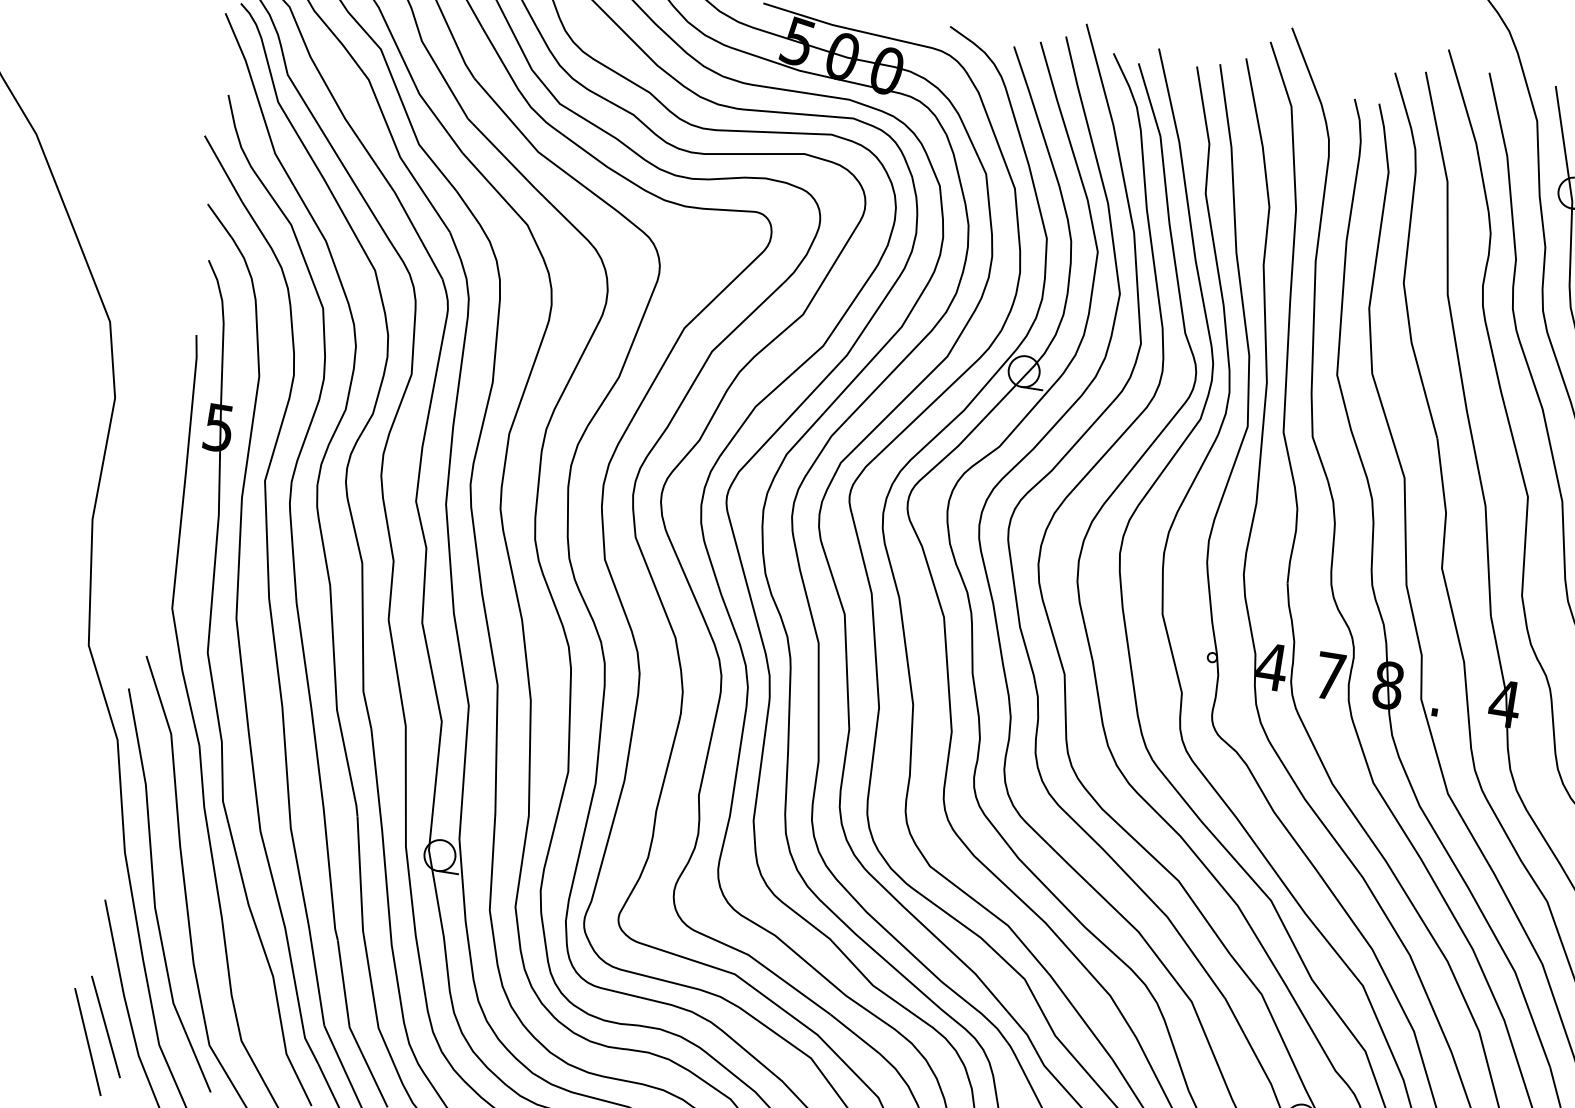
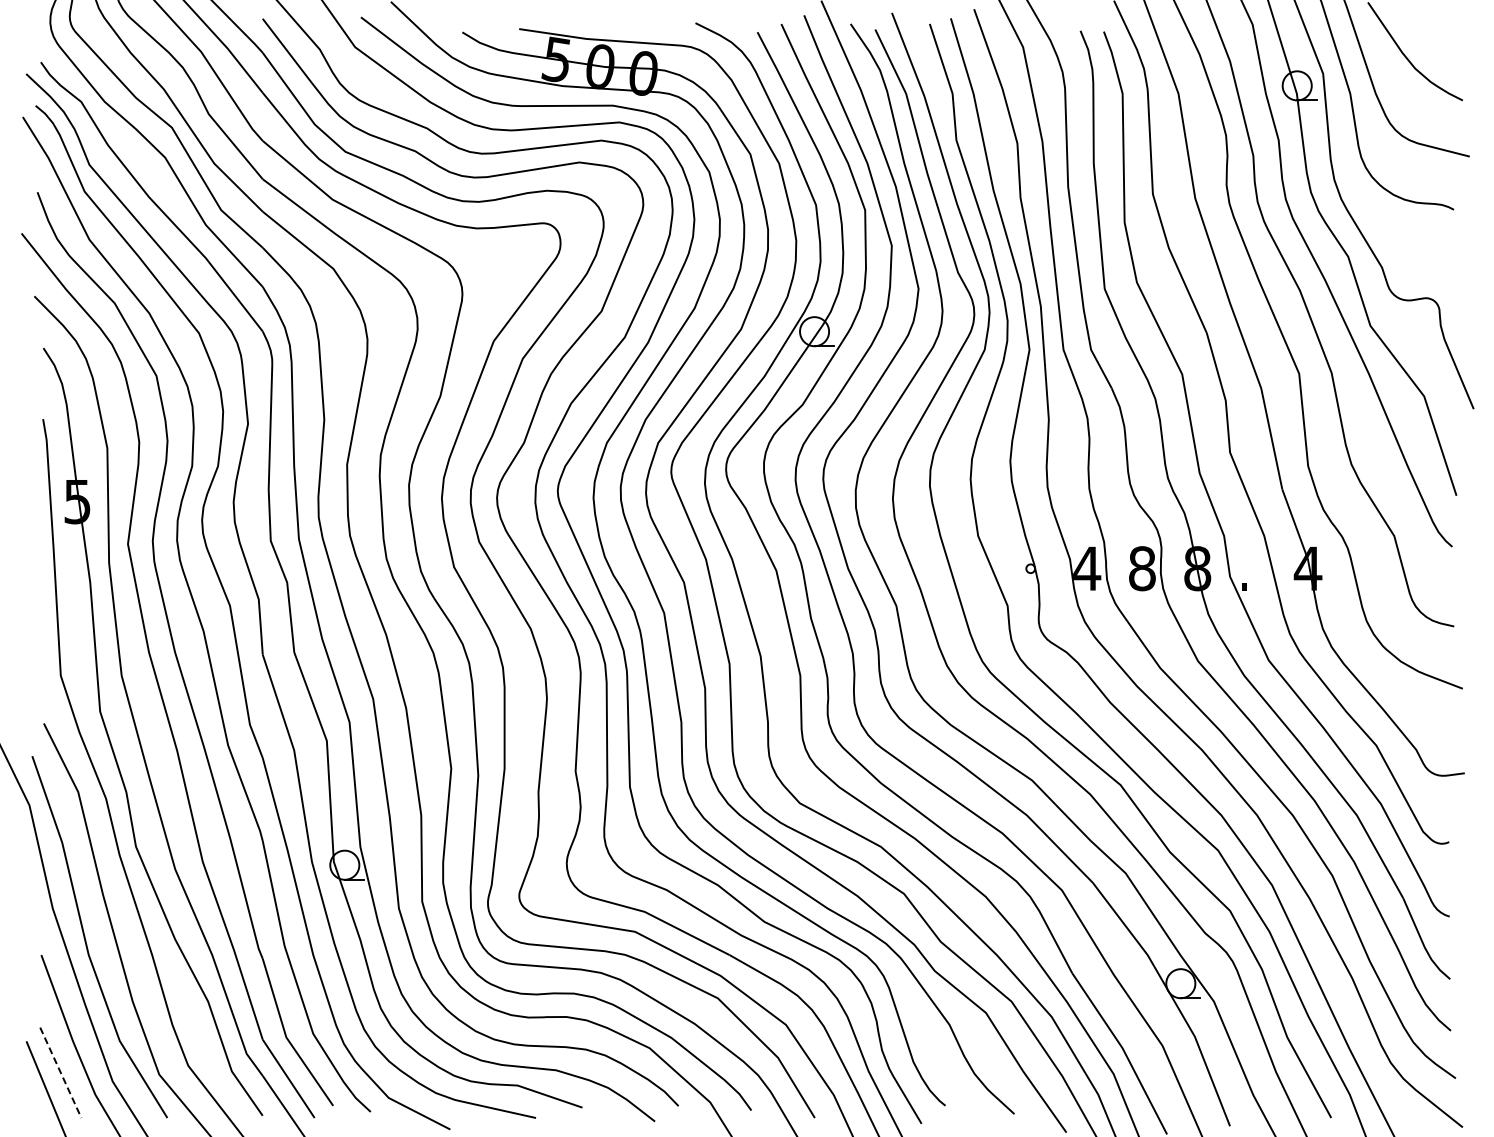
text: (1330, 676) -> (1142, 568), 7 -> 8
line: (105, 1026) -> (60, 1072), solid -> dashed

